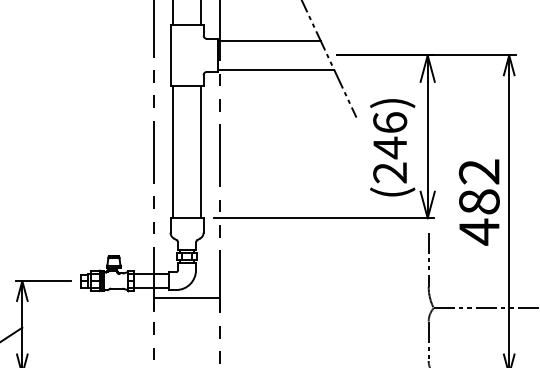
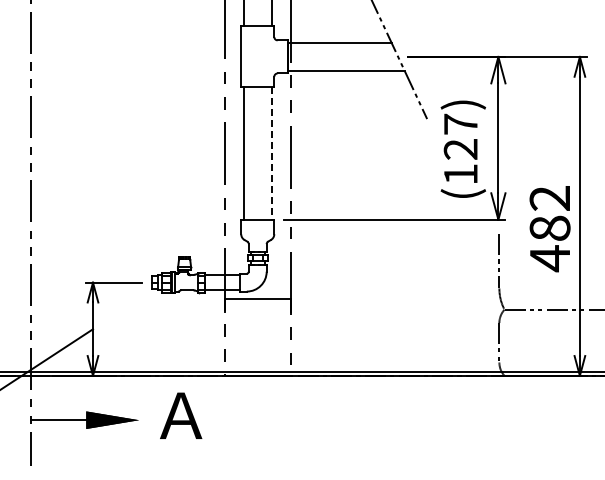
text: (389, 146) -> (460, 148), (246) -> (127)
line: (200, 152) -> (271, 154), solid -> dashed
text: (478, 202) -> (549, 229), moved

